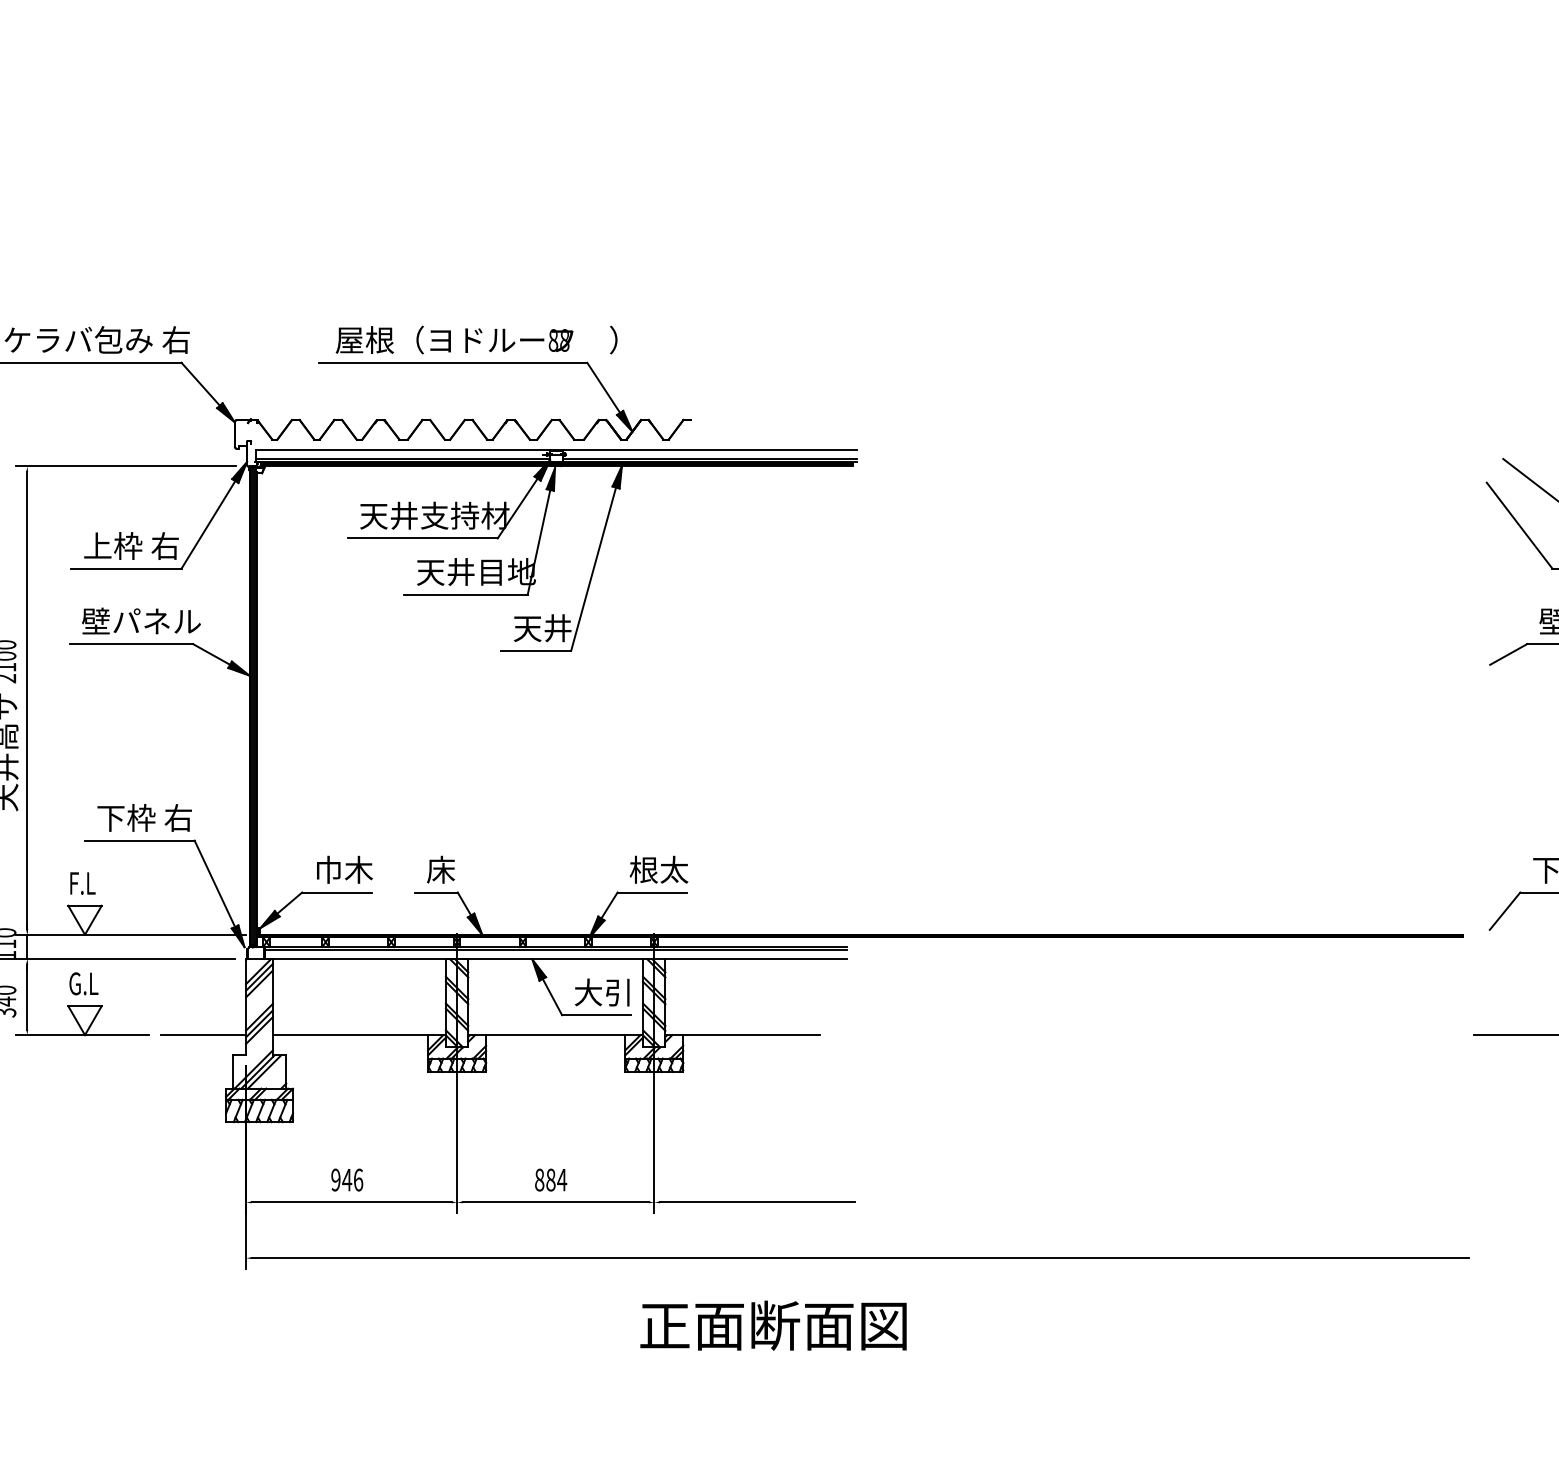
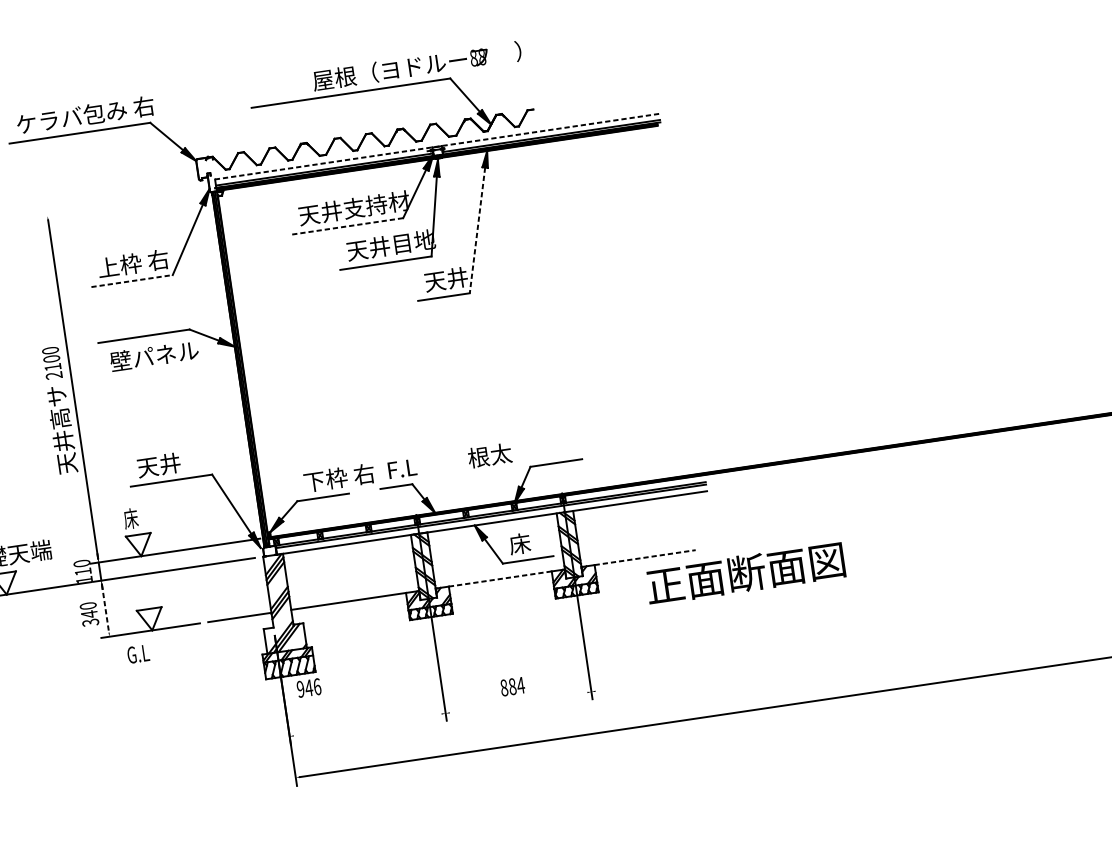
text: (476, 339) -> (416, 65), moved
line: (556, 450) -> (437, 146), solid -> dashed
line: (125, 466) -> (120, 205), removed
line: (423, 538) -> (348, 226), solid -> dashed
line: (126, 568) -> (132, 280), solid -> dashed
line: (593, 569) -> (477, 230), solid -> dashed
text: (141, 620) -> (154, 355), moved
text: (144, 817) -> (172, 463), 下枠 右 -> 天井
text: (362, 869) -> (339, 477), 巾木 -> 下枠 右
text: (446, 869) -> (401, 468), 床 -> F.L
text: (658, 869) -> (489, 455), moved
text: (82, 882) -> (133, 517), F.L -> 床
text: (83, 983) -> (138, 653), moved
text: (601, 992) -> (529, 542), 大引 -> 床
line: (27, 997) -> (105, 608), solid -> dashed
line: (555, 1035) -> (500, 579), solid -> dashed
line: (752, 1035) -> (645, 557), solid -> dashed
text: (347, 1179) -> (309, 687), moved
line: (351, 1202) -> (367, 725), removed
line: (555, 1202) -> (518, 702), removed
line: (756, 1202) -> (667, 680), removed
text: (773, 1325) -> (745, 573), moved

